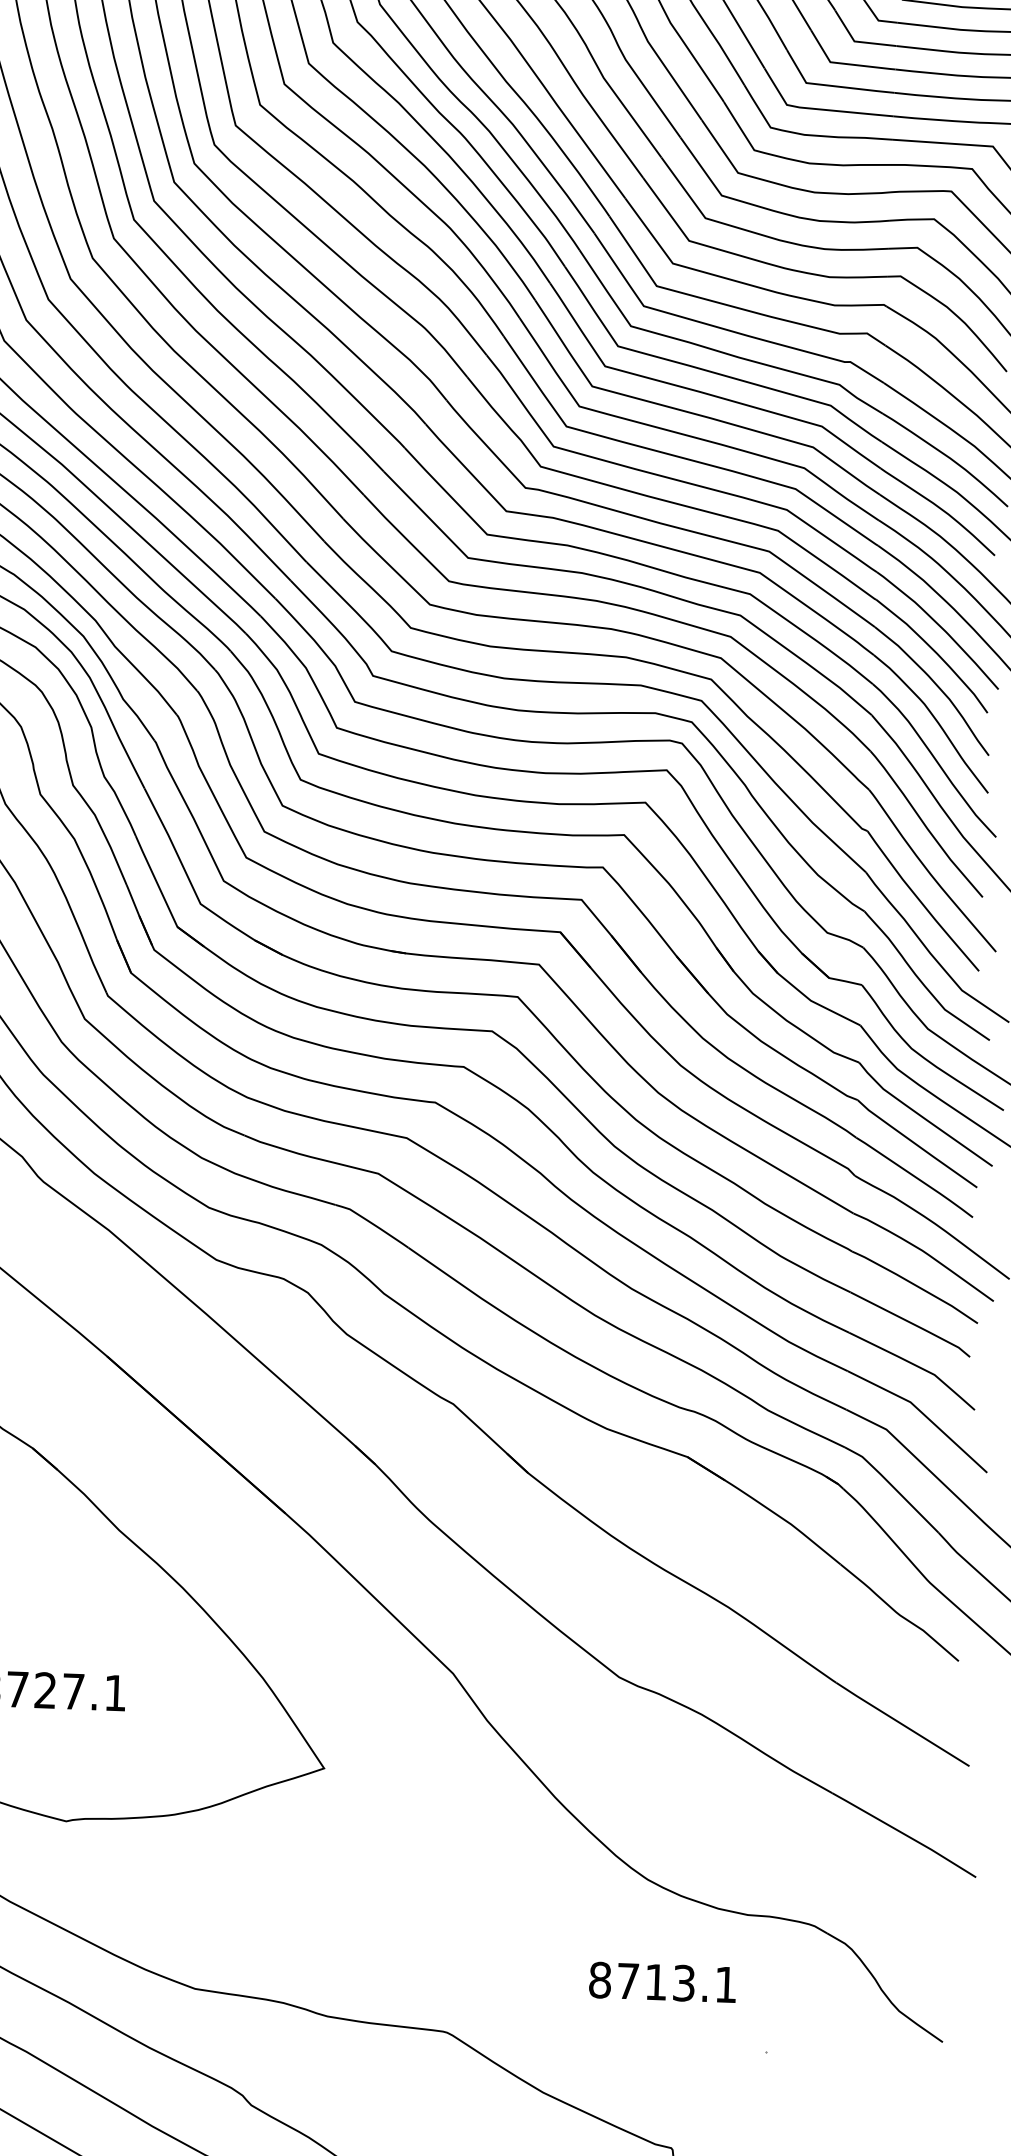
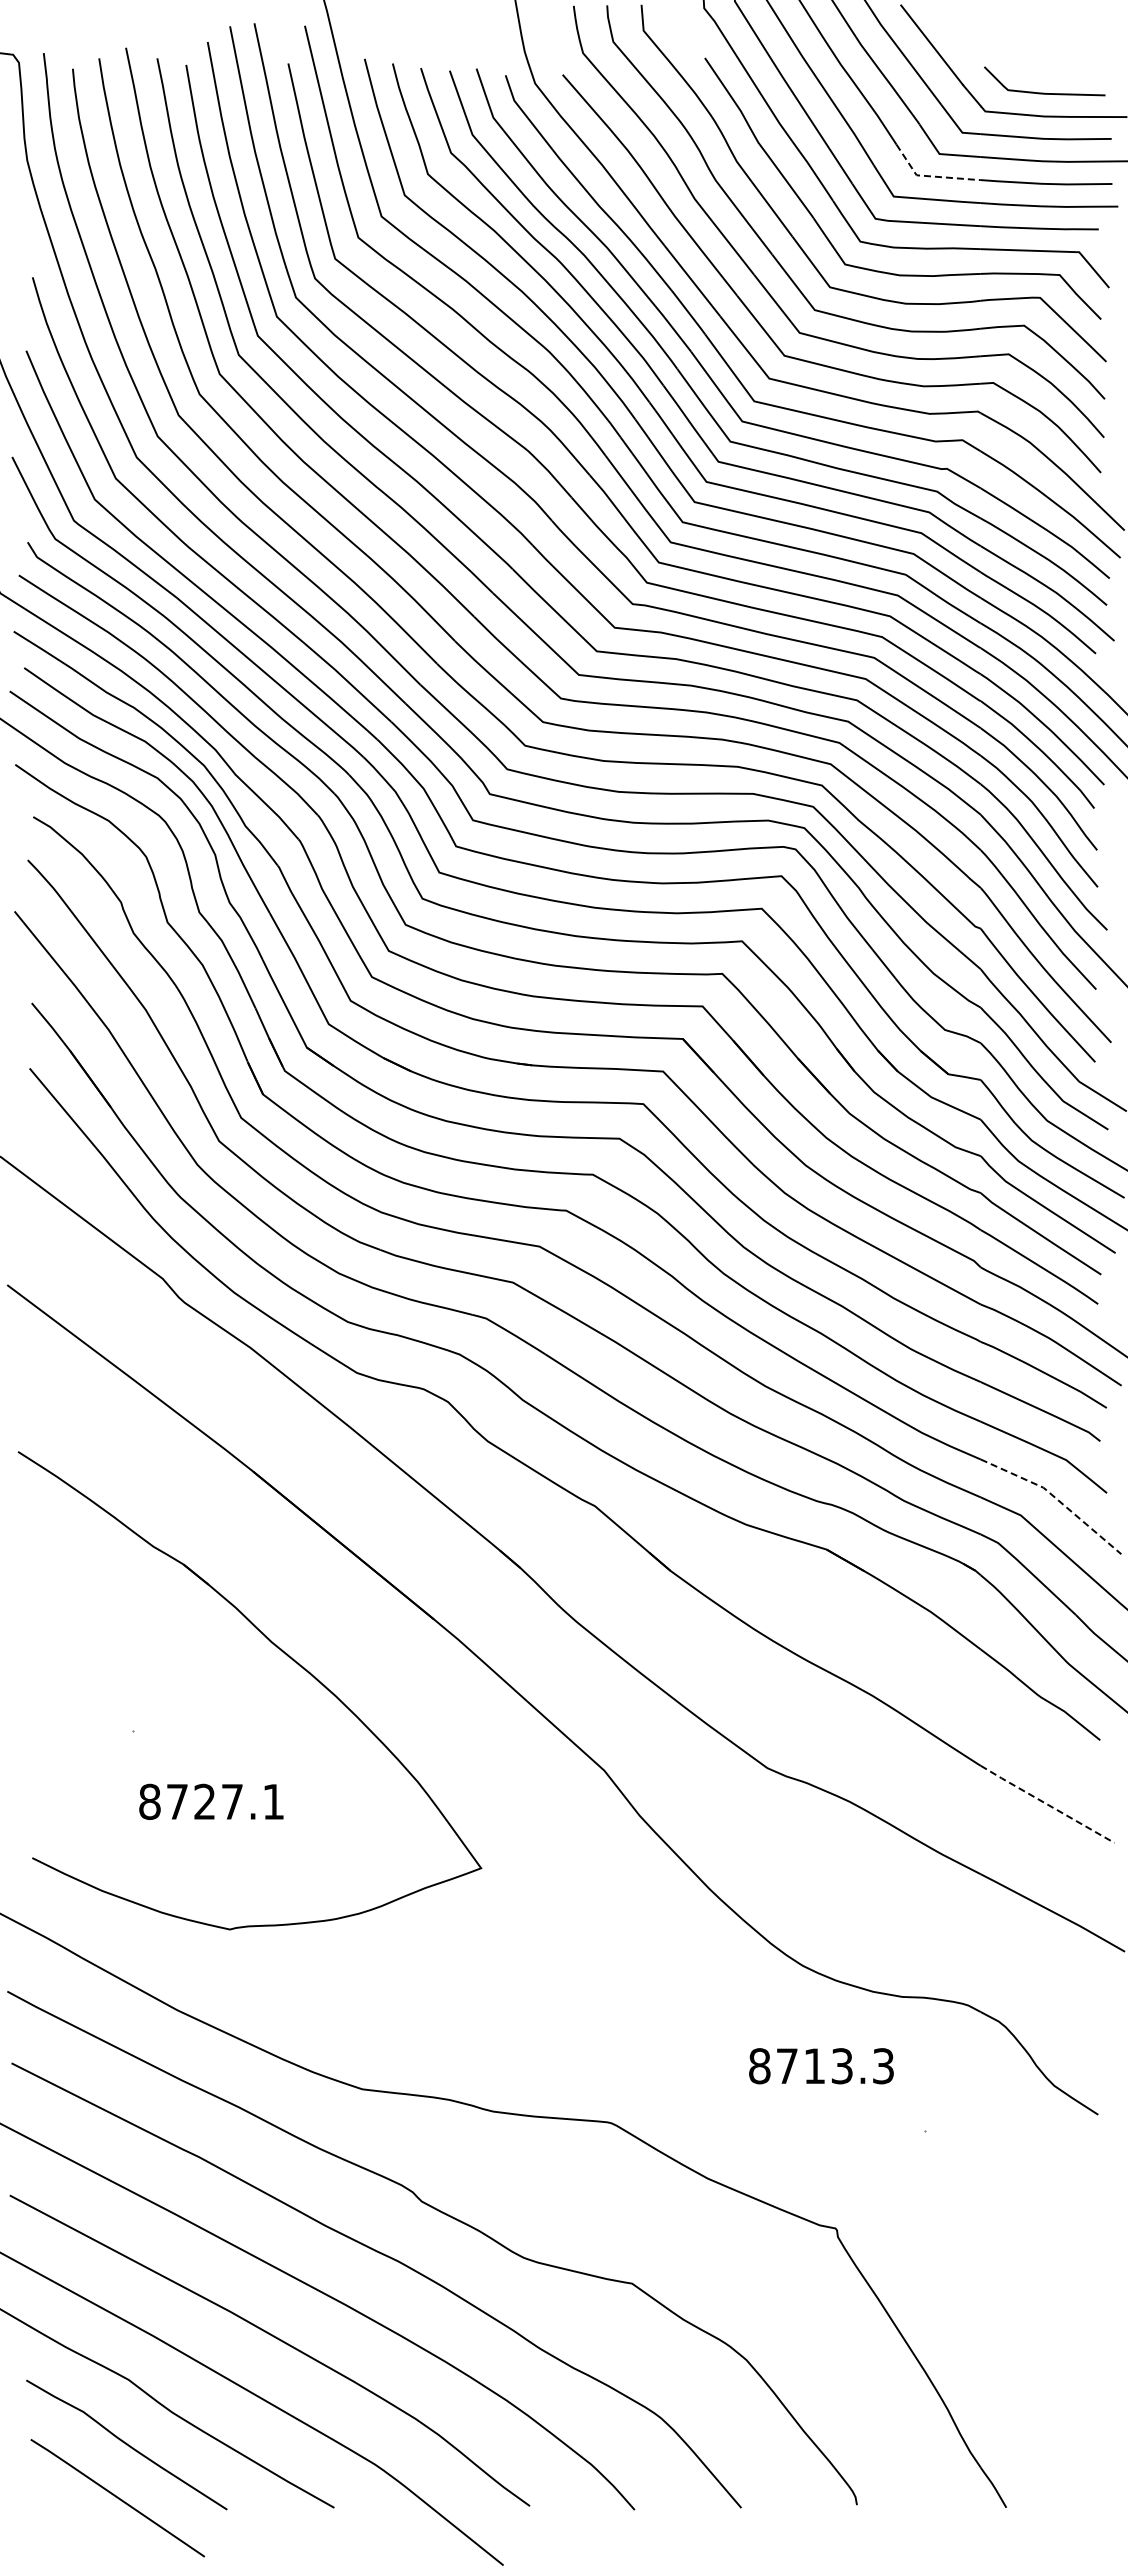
line: (844, 63) -> (930, 176), solid -> dashed
line: (923, 1413) -> (1056, 1498), solid -> dashed
line: (902, 1724) -> (1047, 1804), solid -> dashed
text: (726, 1985) -> (883, 2066), 8713.1 -> 8713.3

